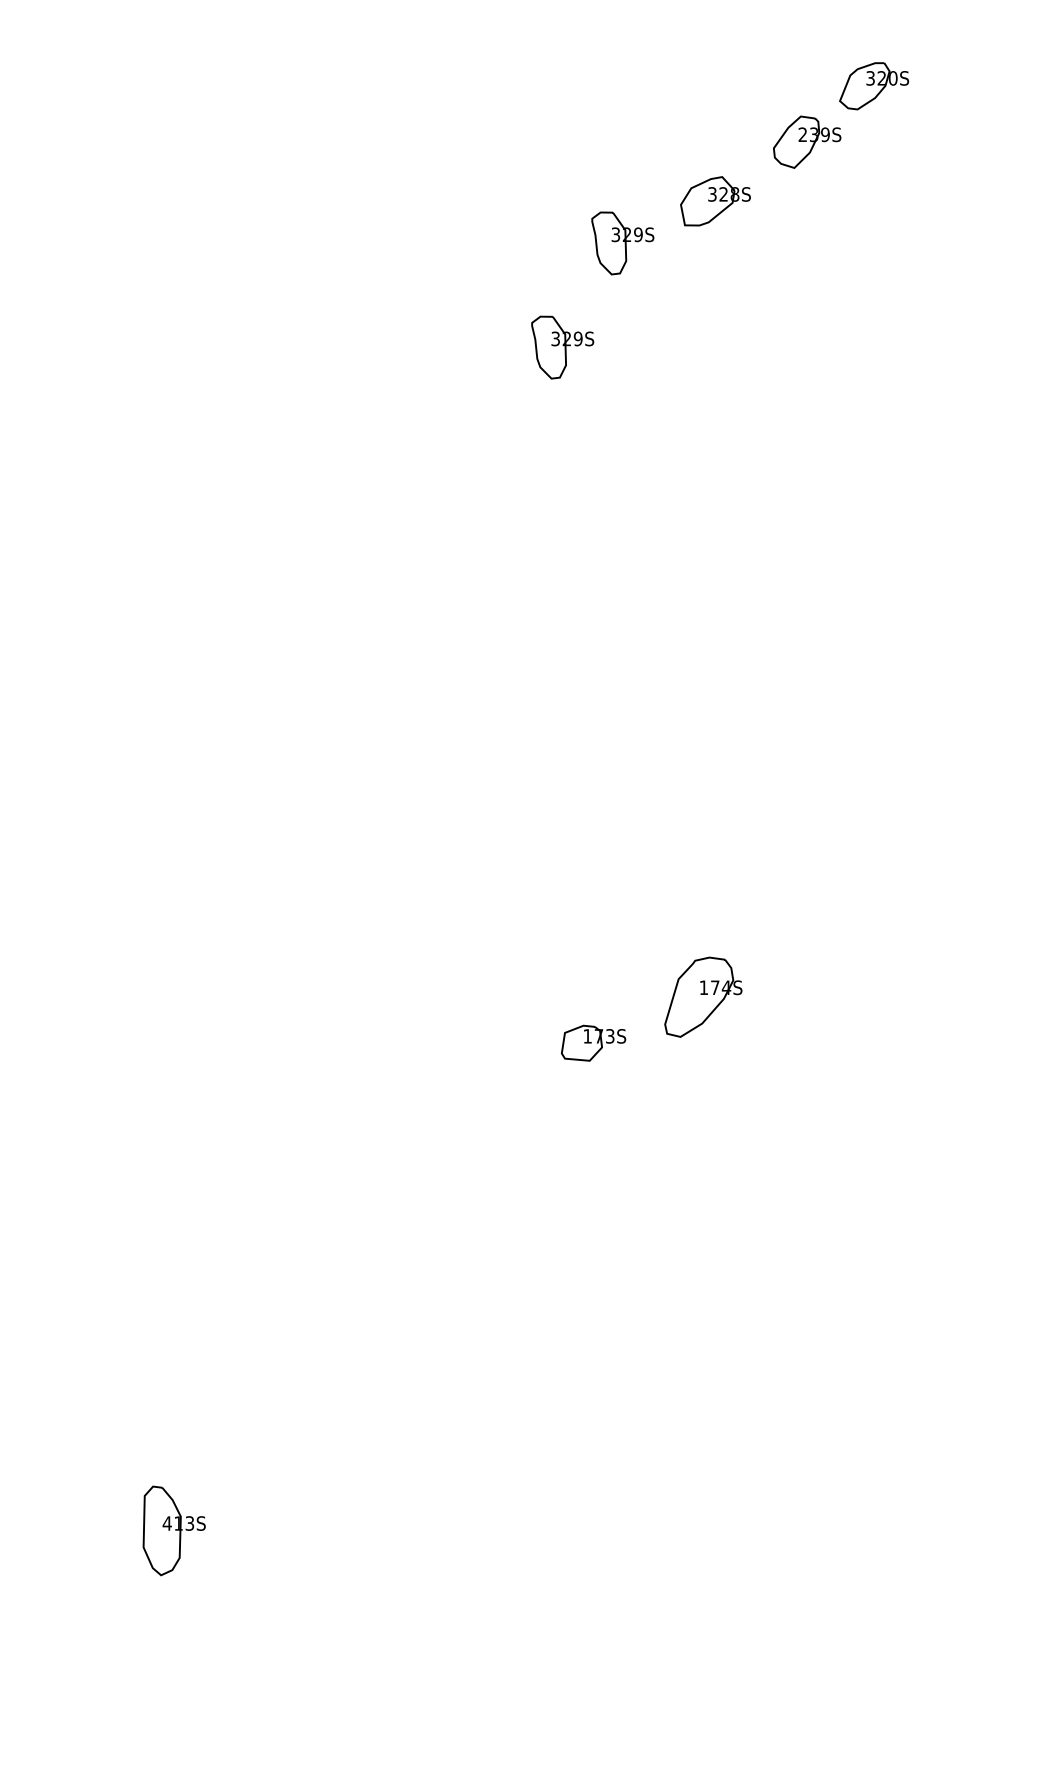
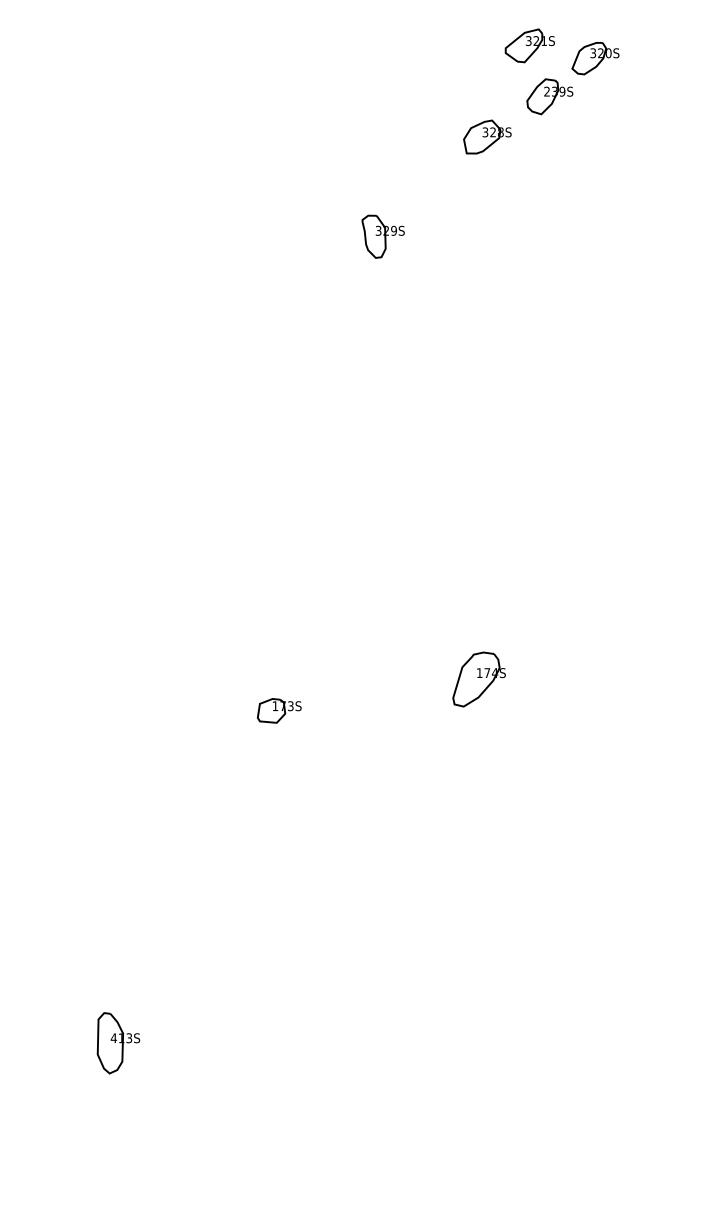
part: (777, 66) -> (529, 45), added
part: (621, 243) -> (423, 165), removed
part: (593, 1042) -> (279, 710), moved

